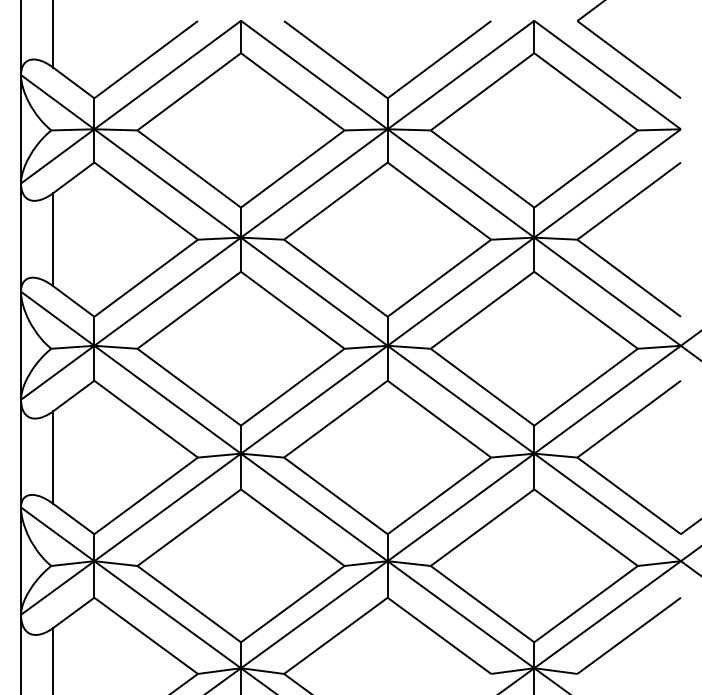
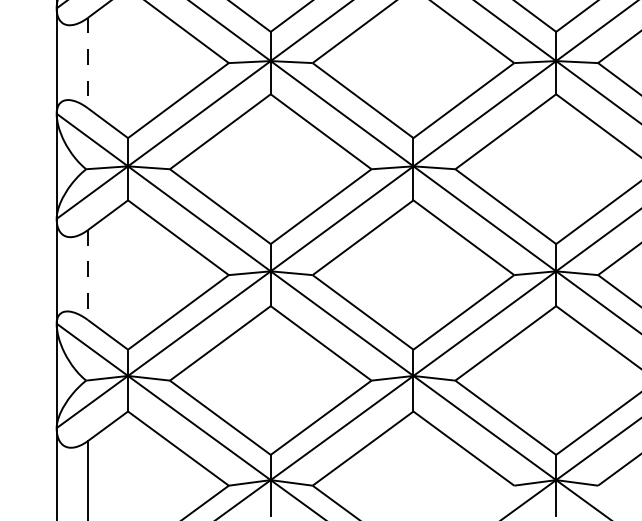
line: (53, 239) -> (88, 62), solid -> dashed
line: (53, 458) -> (88, 276), solid -> dashed

